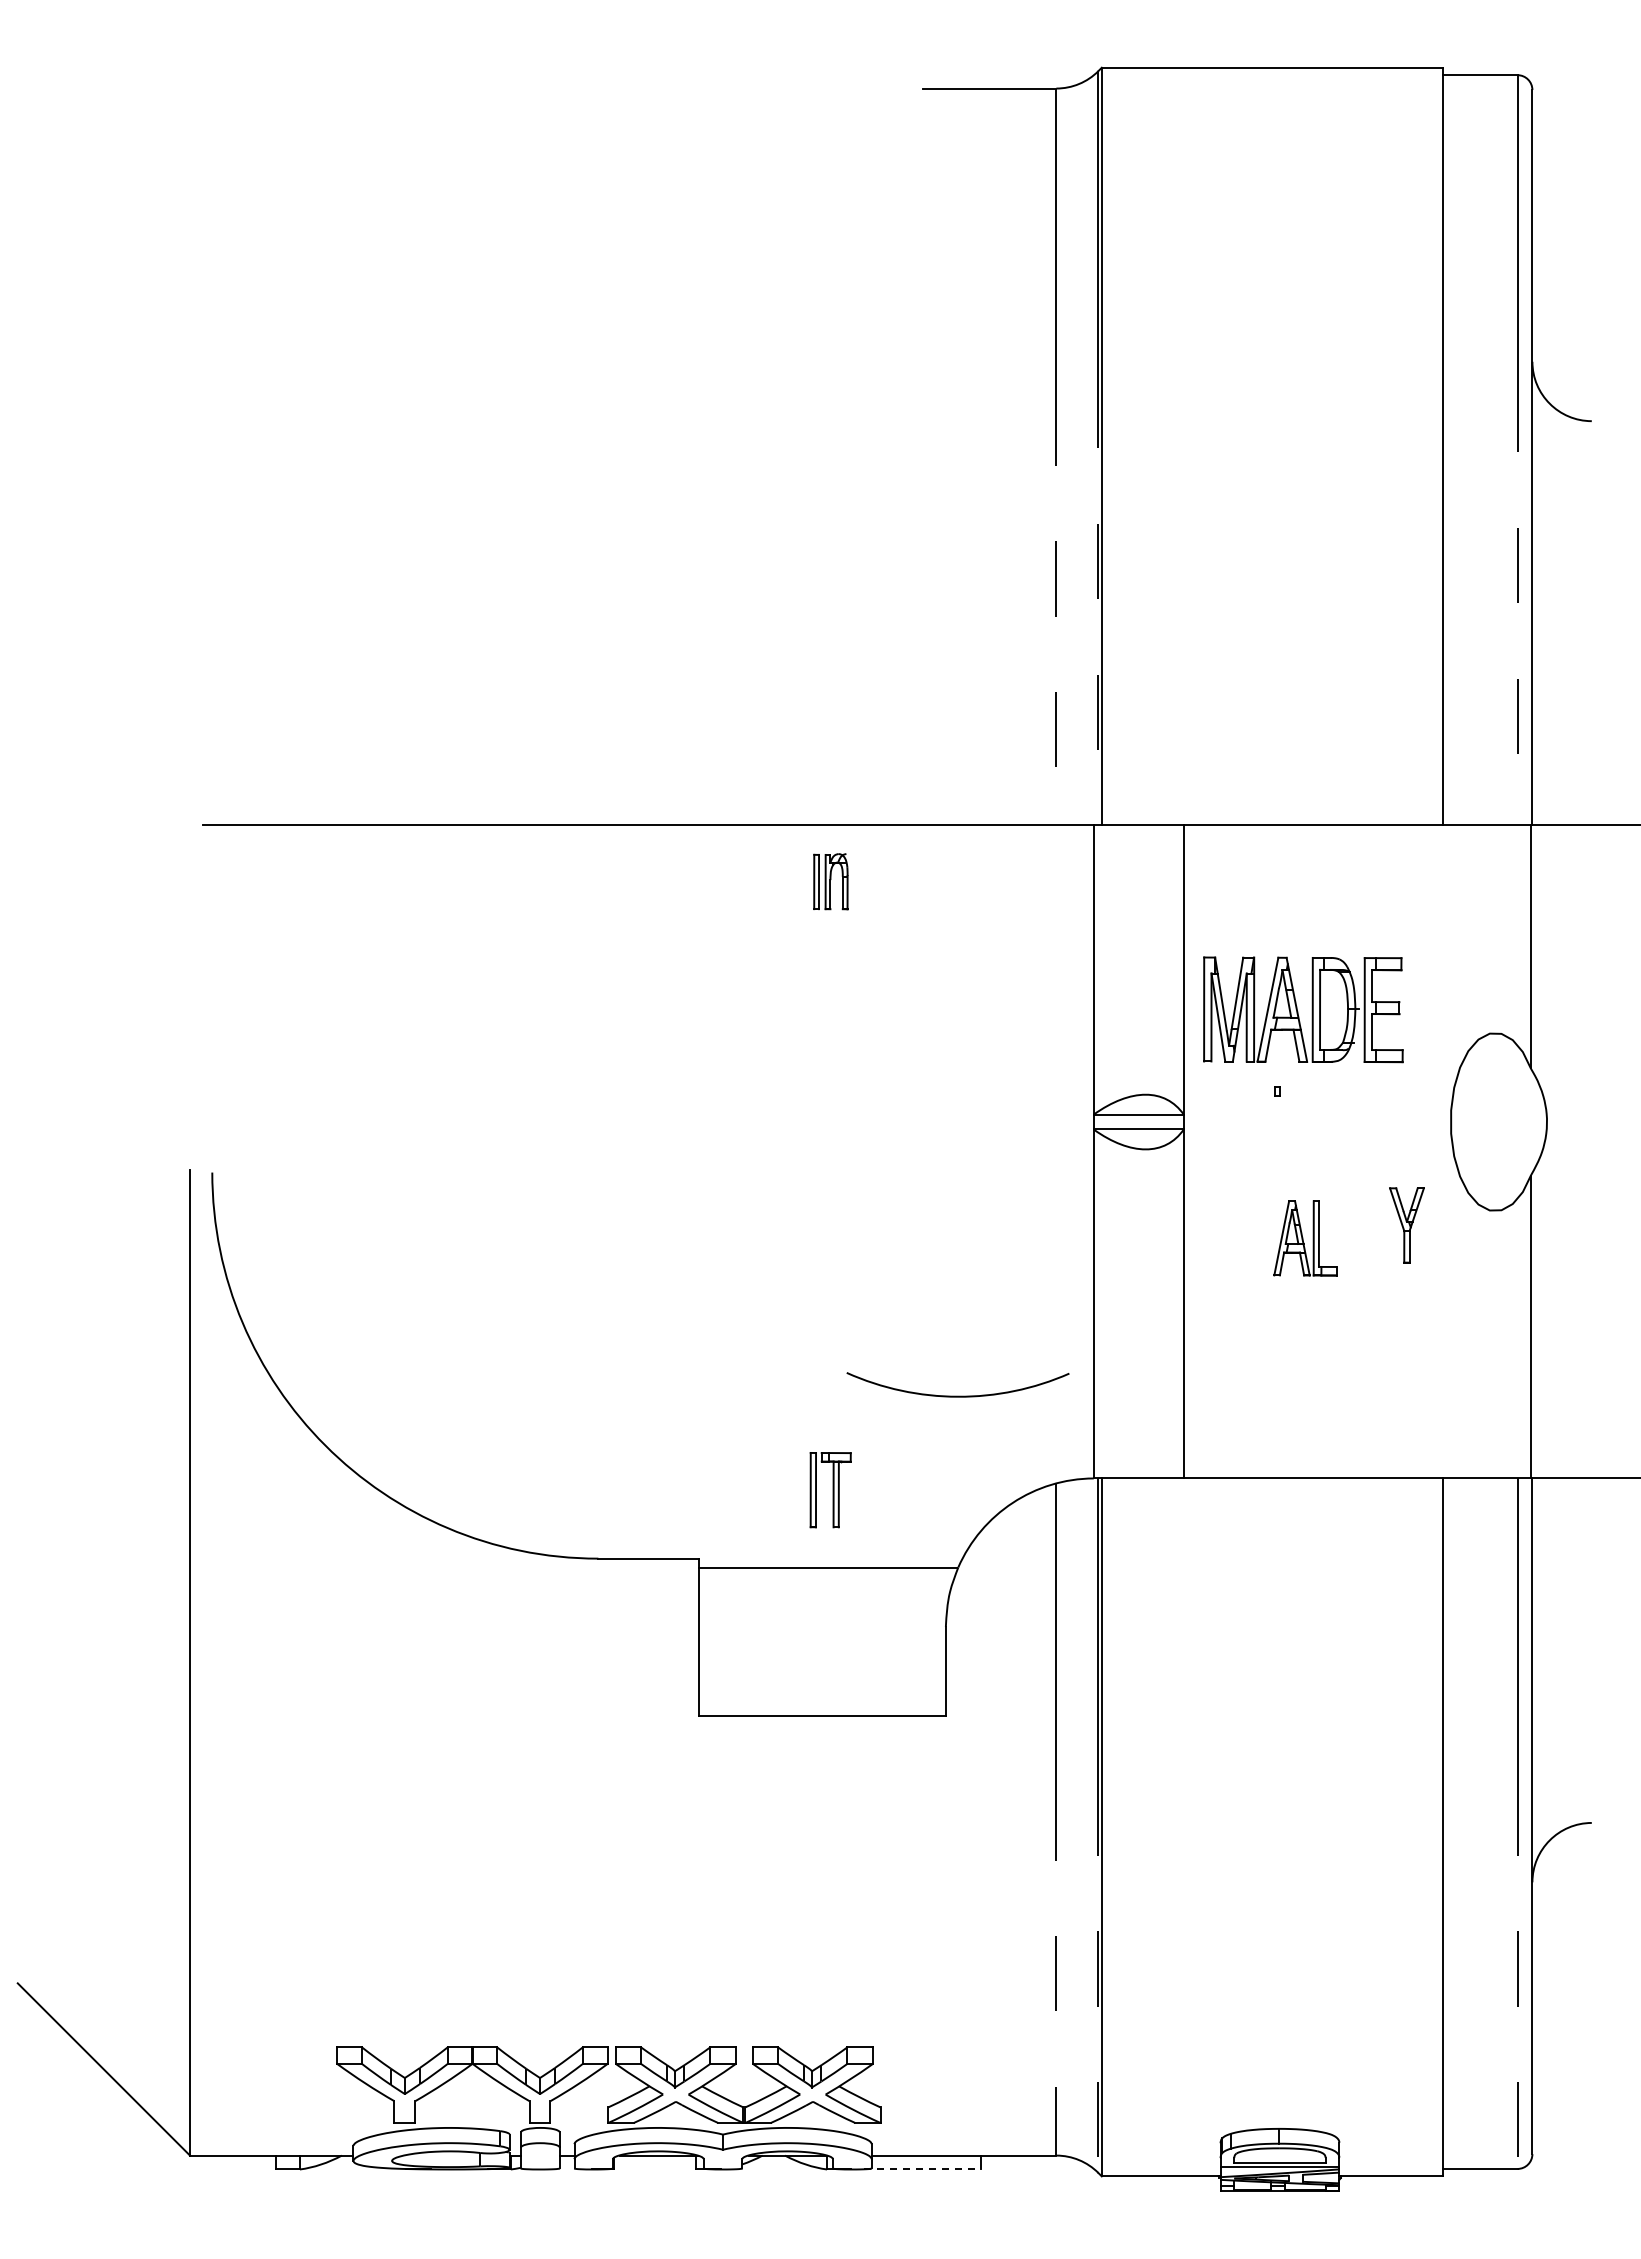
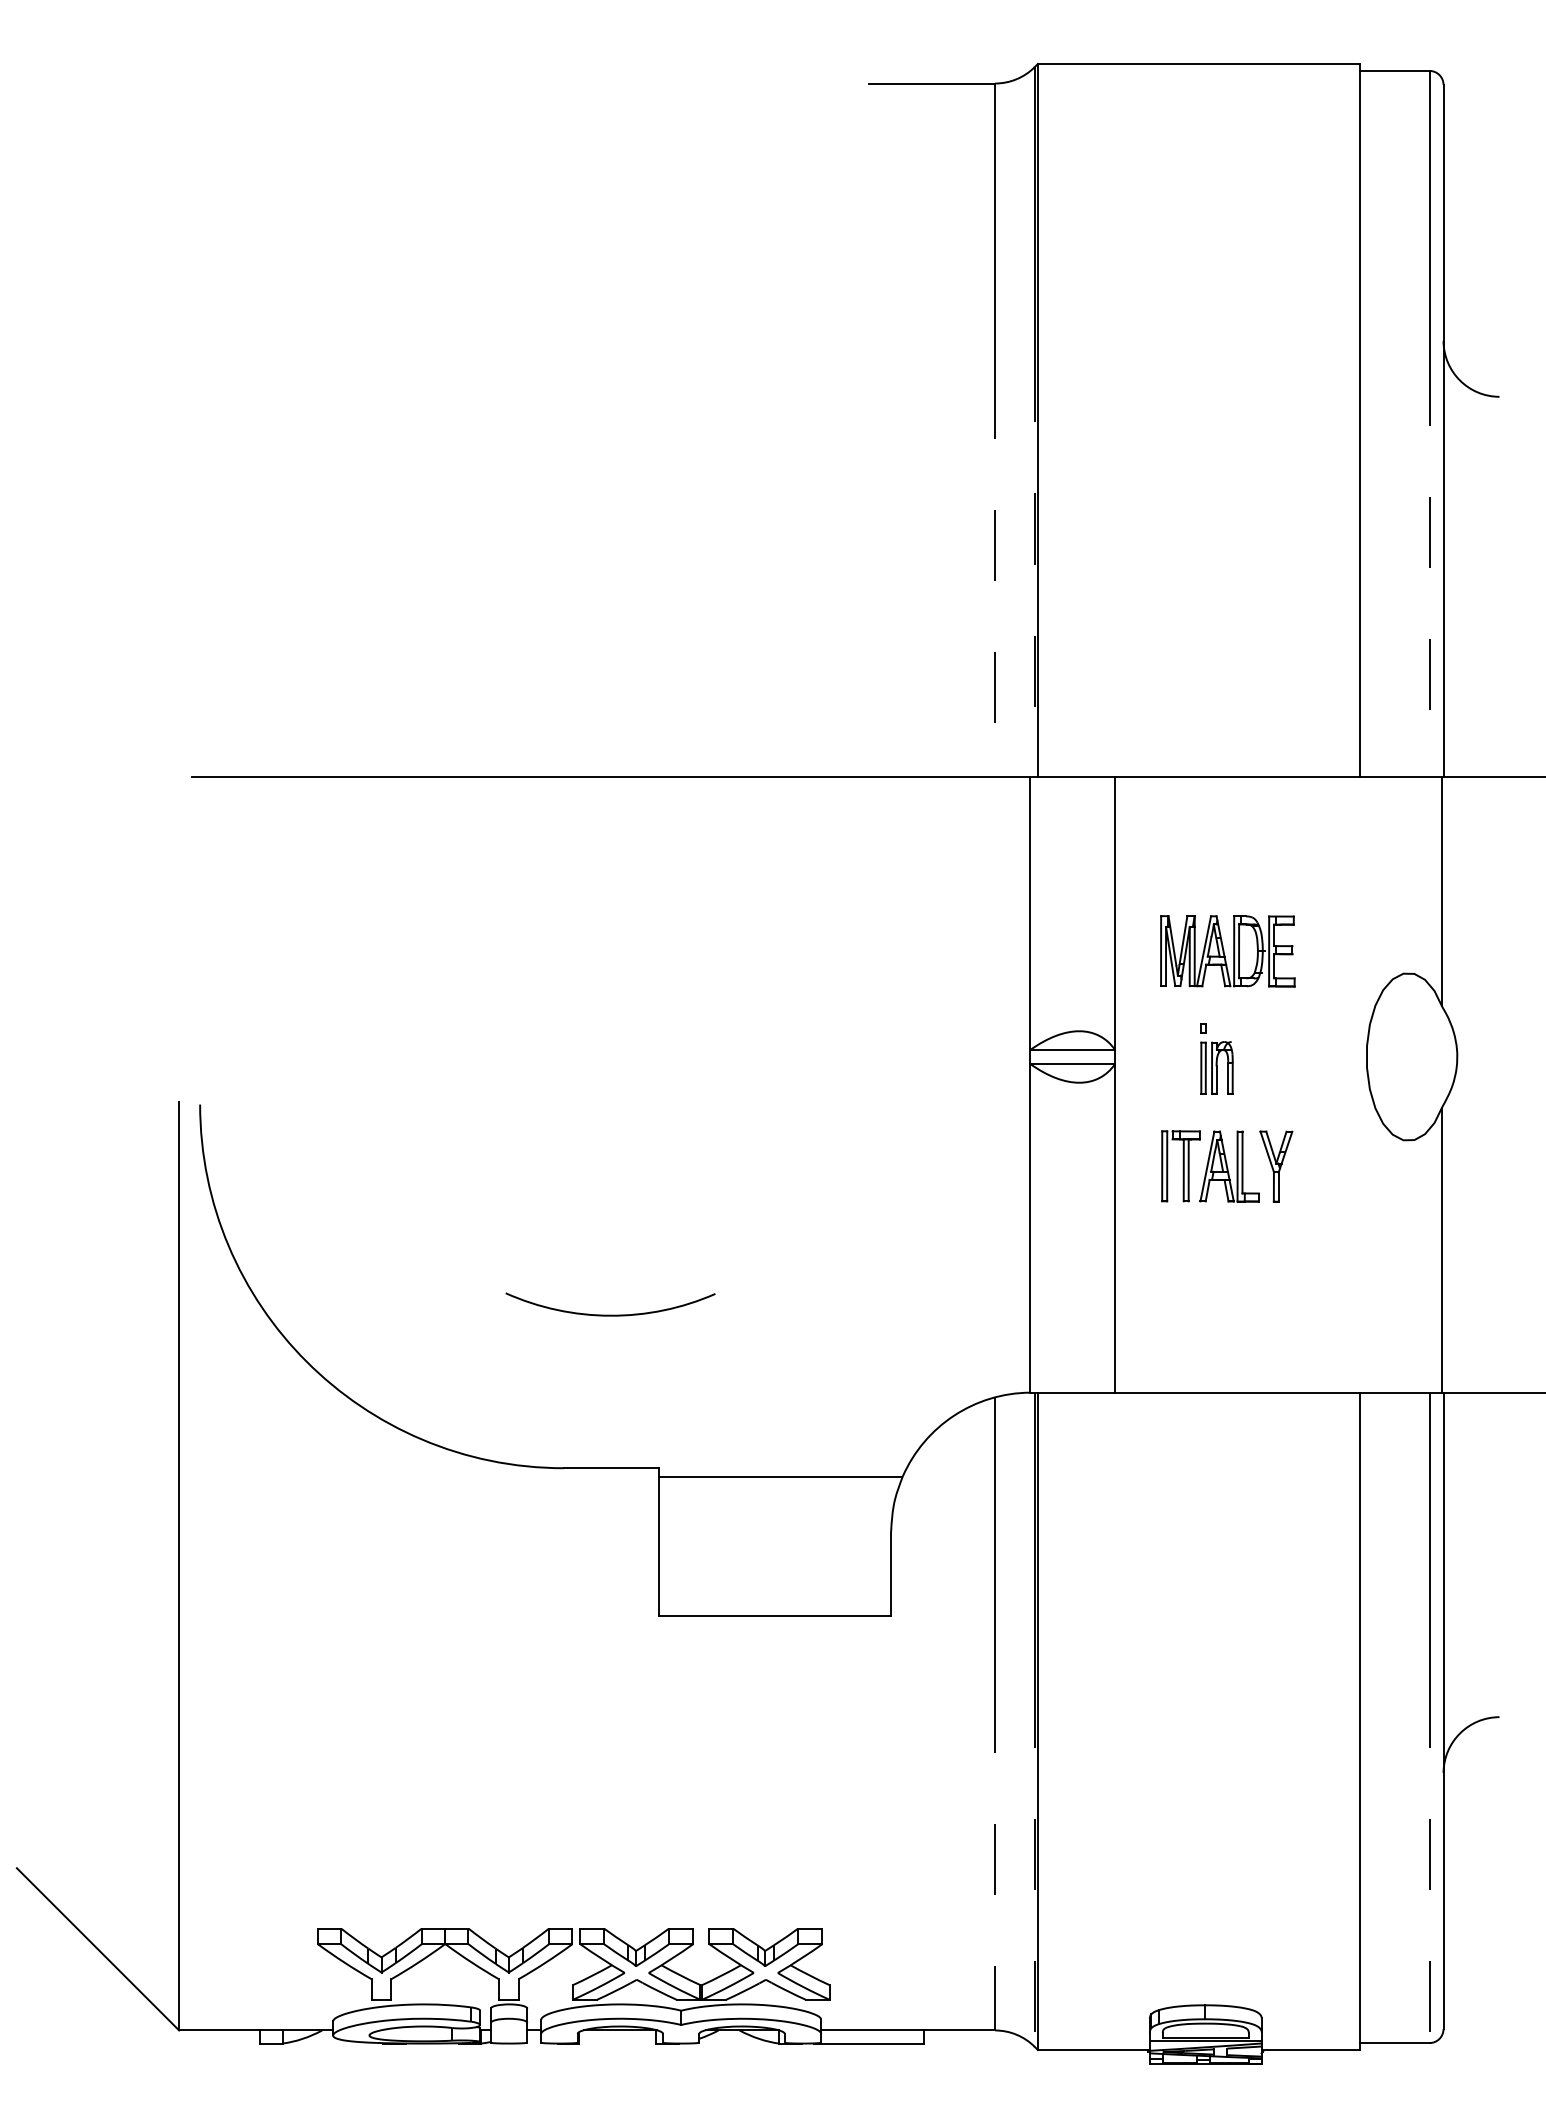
part: (830, 881) -> (1216, 1067), moved
part: (1303, 1009) -> (1227, 950), size x0.71
part: (1406, 1225) -> (1275, 1166), moved
arc: (957, 1395) -> (610, 1314), moved
part: (830, 1490) -> (1180, 1166), moved
line: (922, 2169) -> (869, 2043), dashed -> solid

